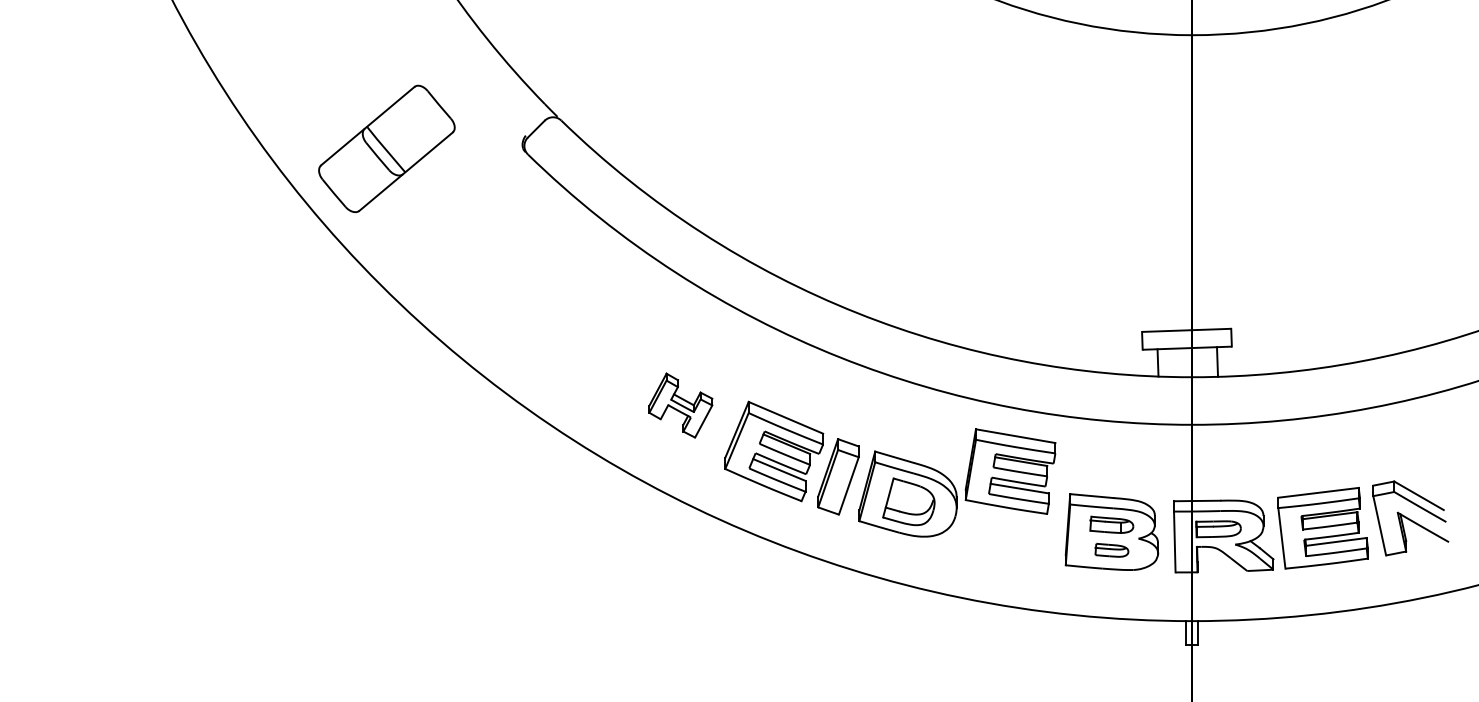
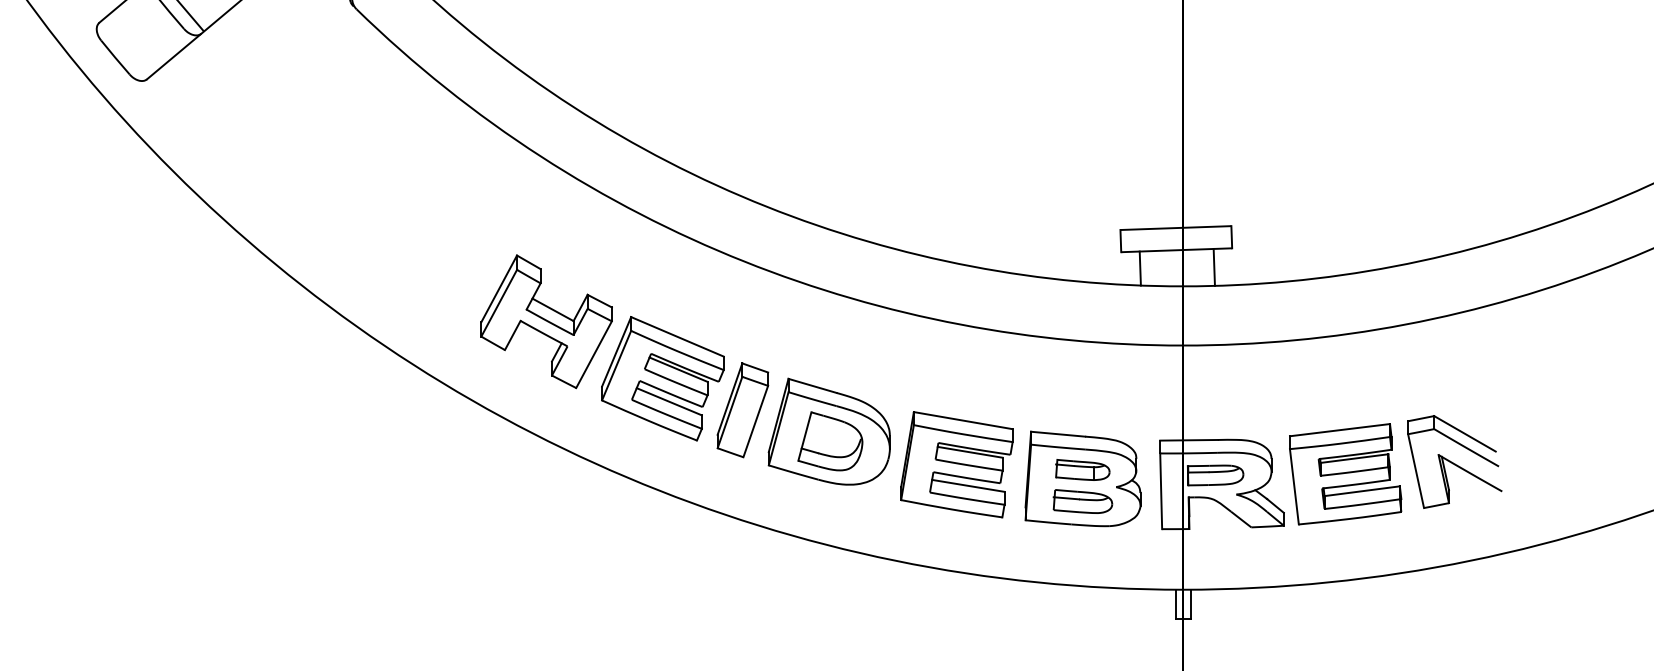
part: (680, 405) -> (546, 321), size x1.67
part: (1010, 471) -> (956, 464), moved
part: (1111, 550) -> (1082, 501), size x1.43

